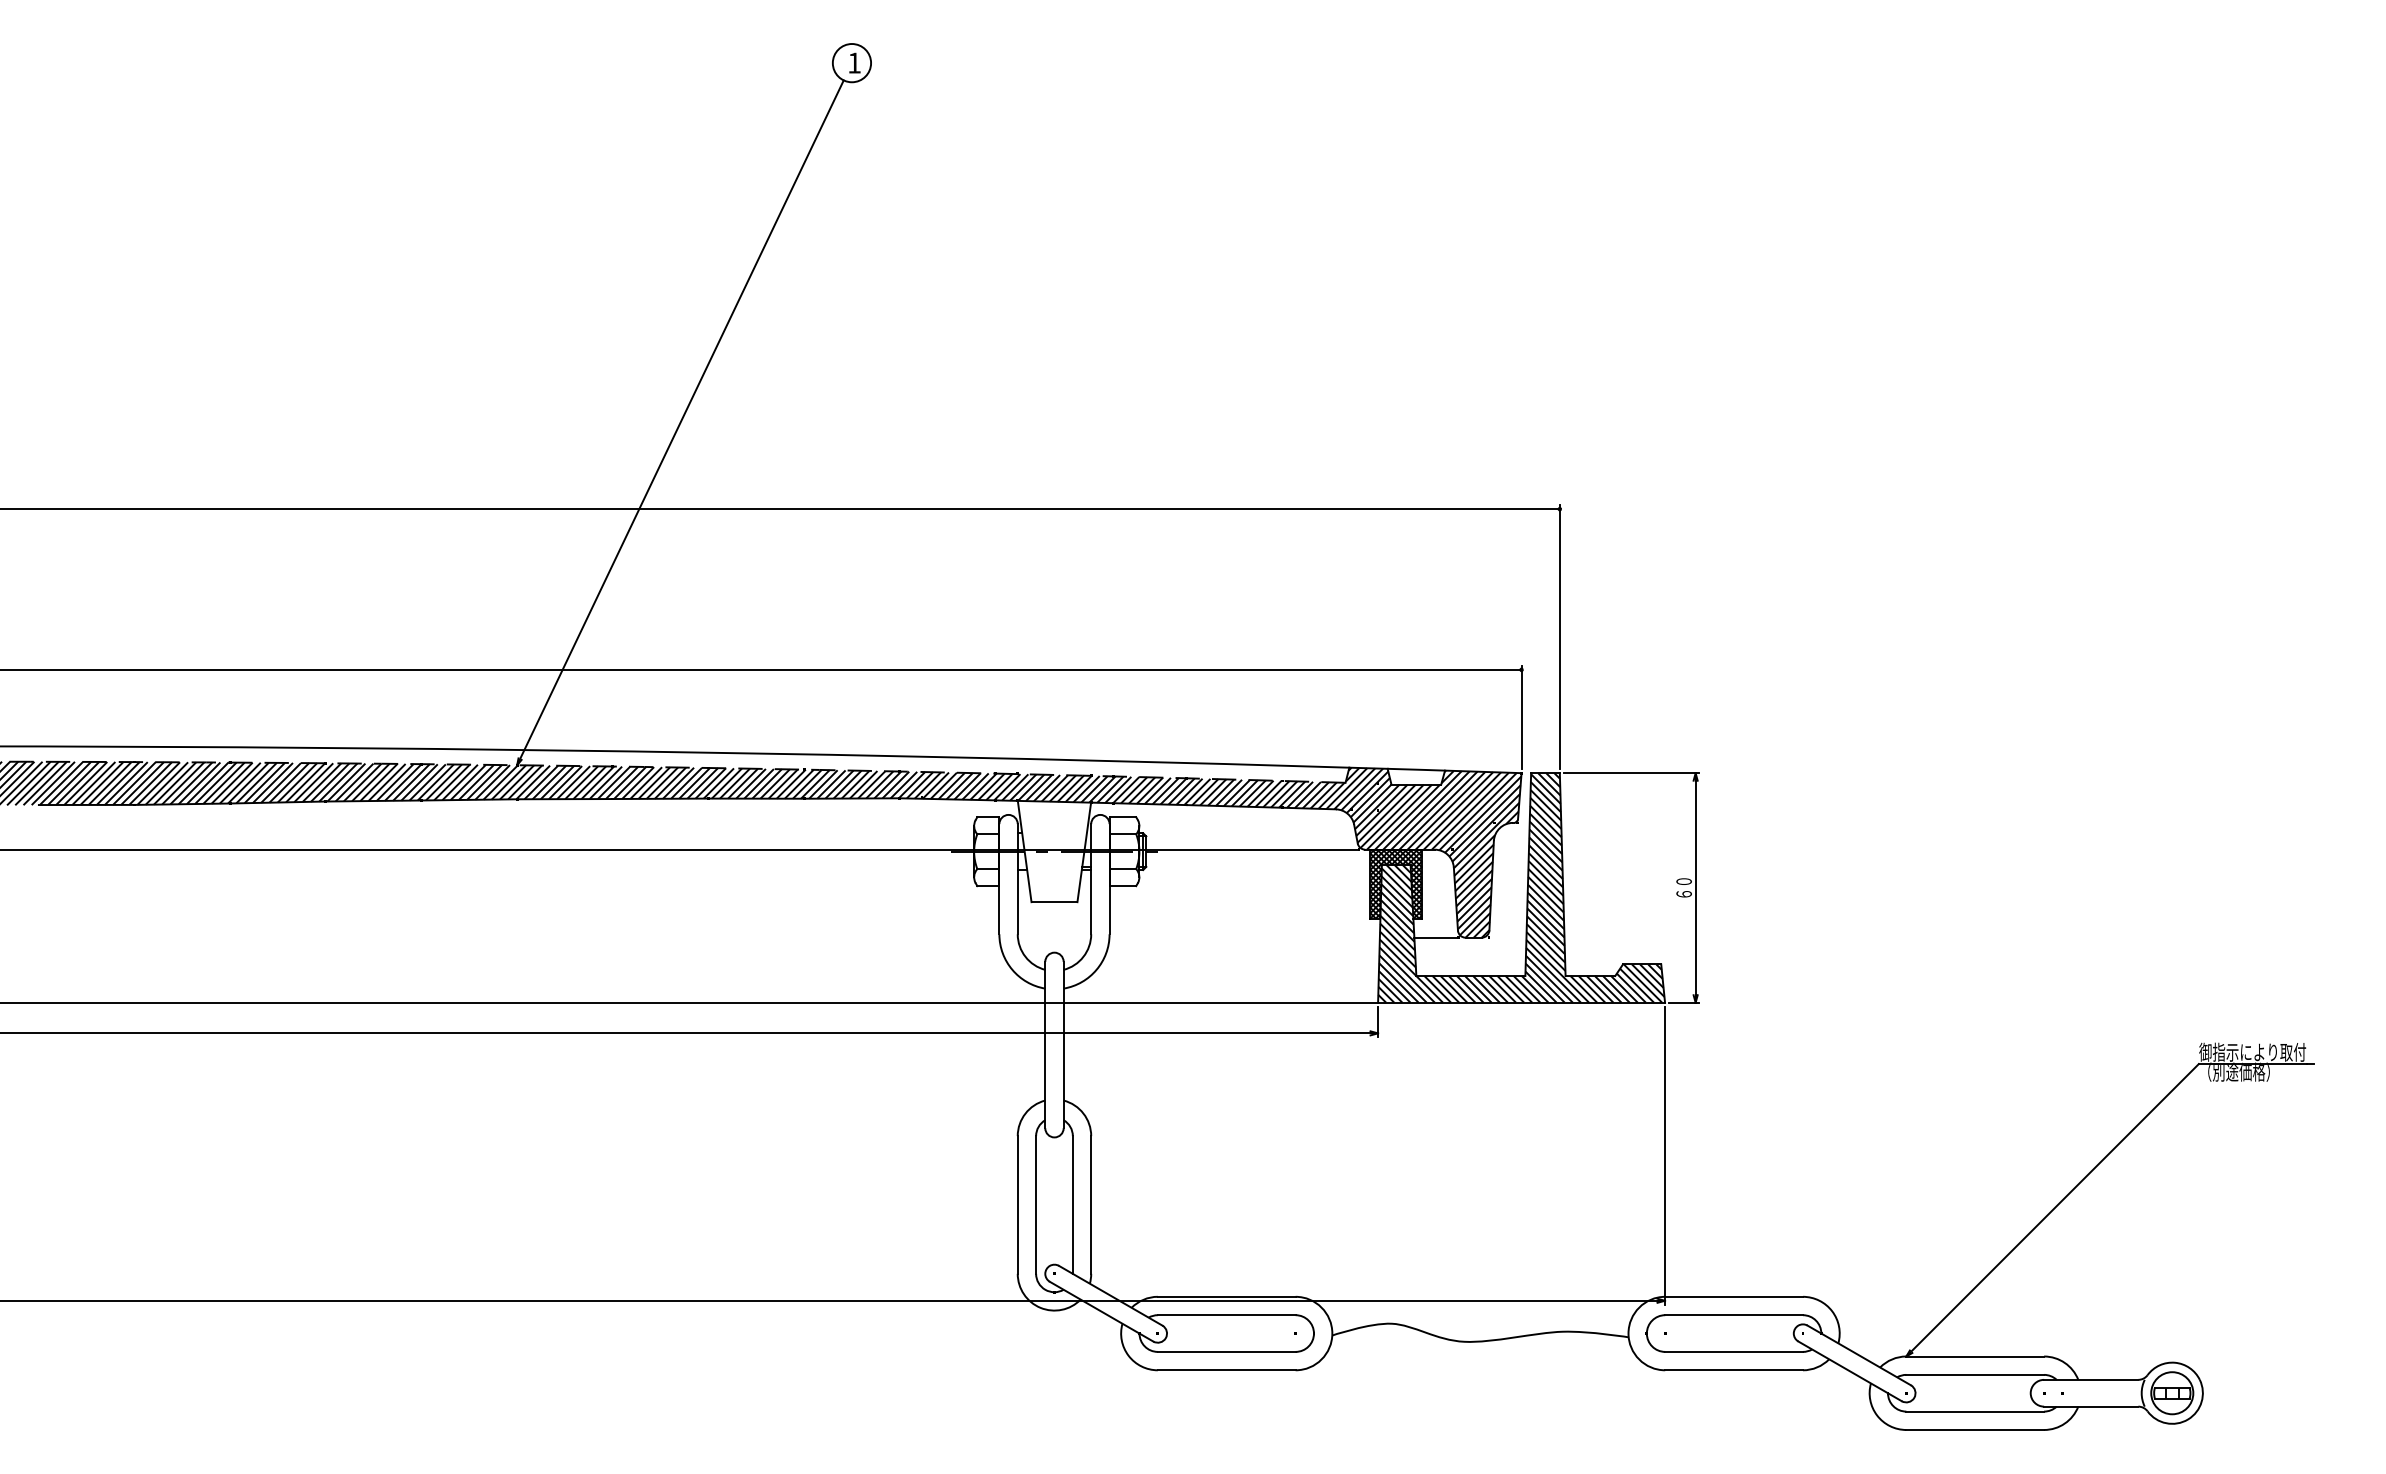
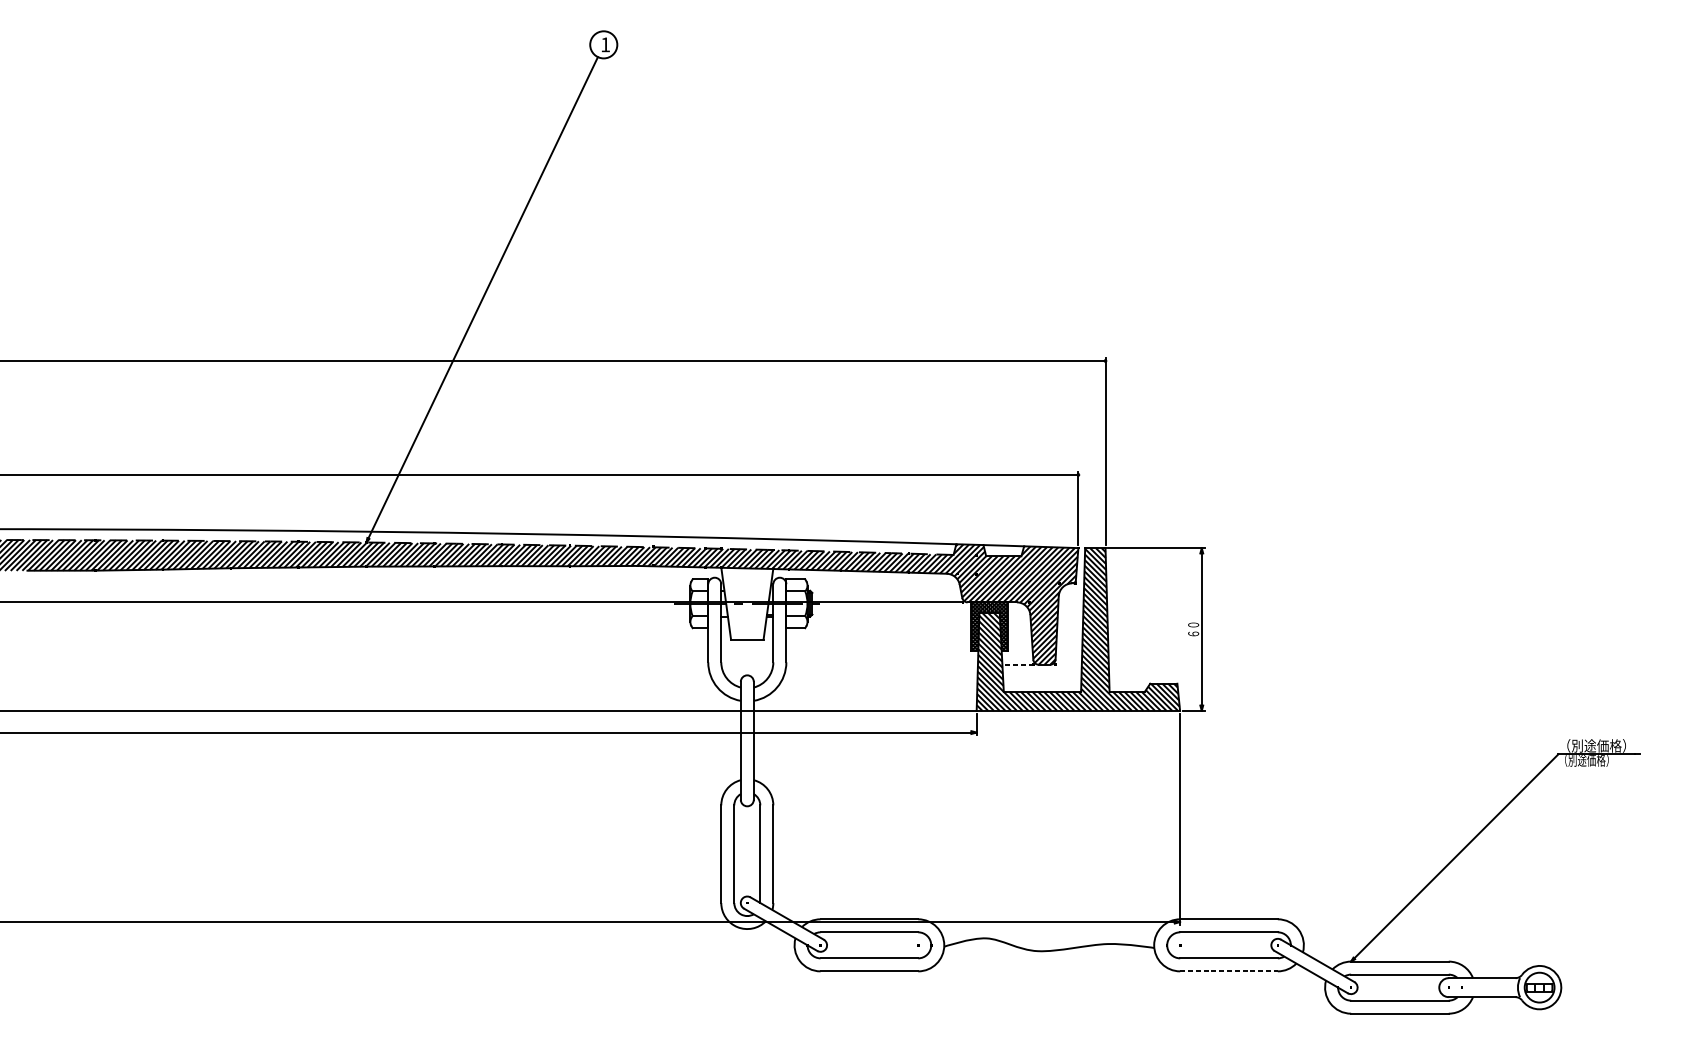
line: (1435, 937) -> (1017, 664), solid -> dashed
text: (2252, 1051) -> (1596, 745), 御指示により取付 -> （別途価格）
line: (1734, 1370) -> (1229, 971), solid -> dashed

